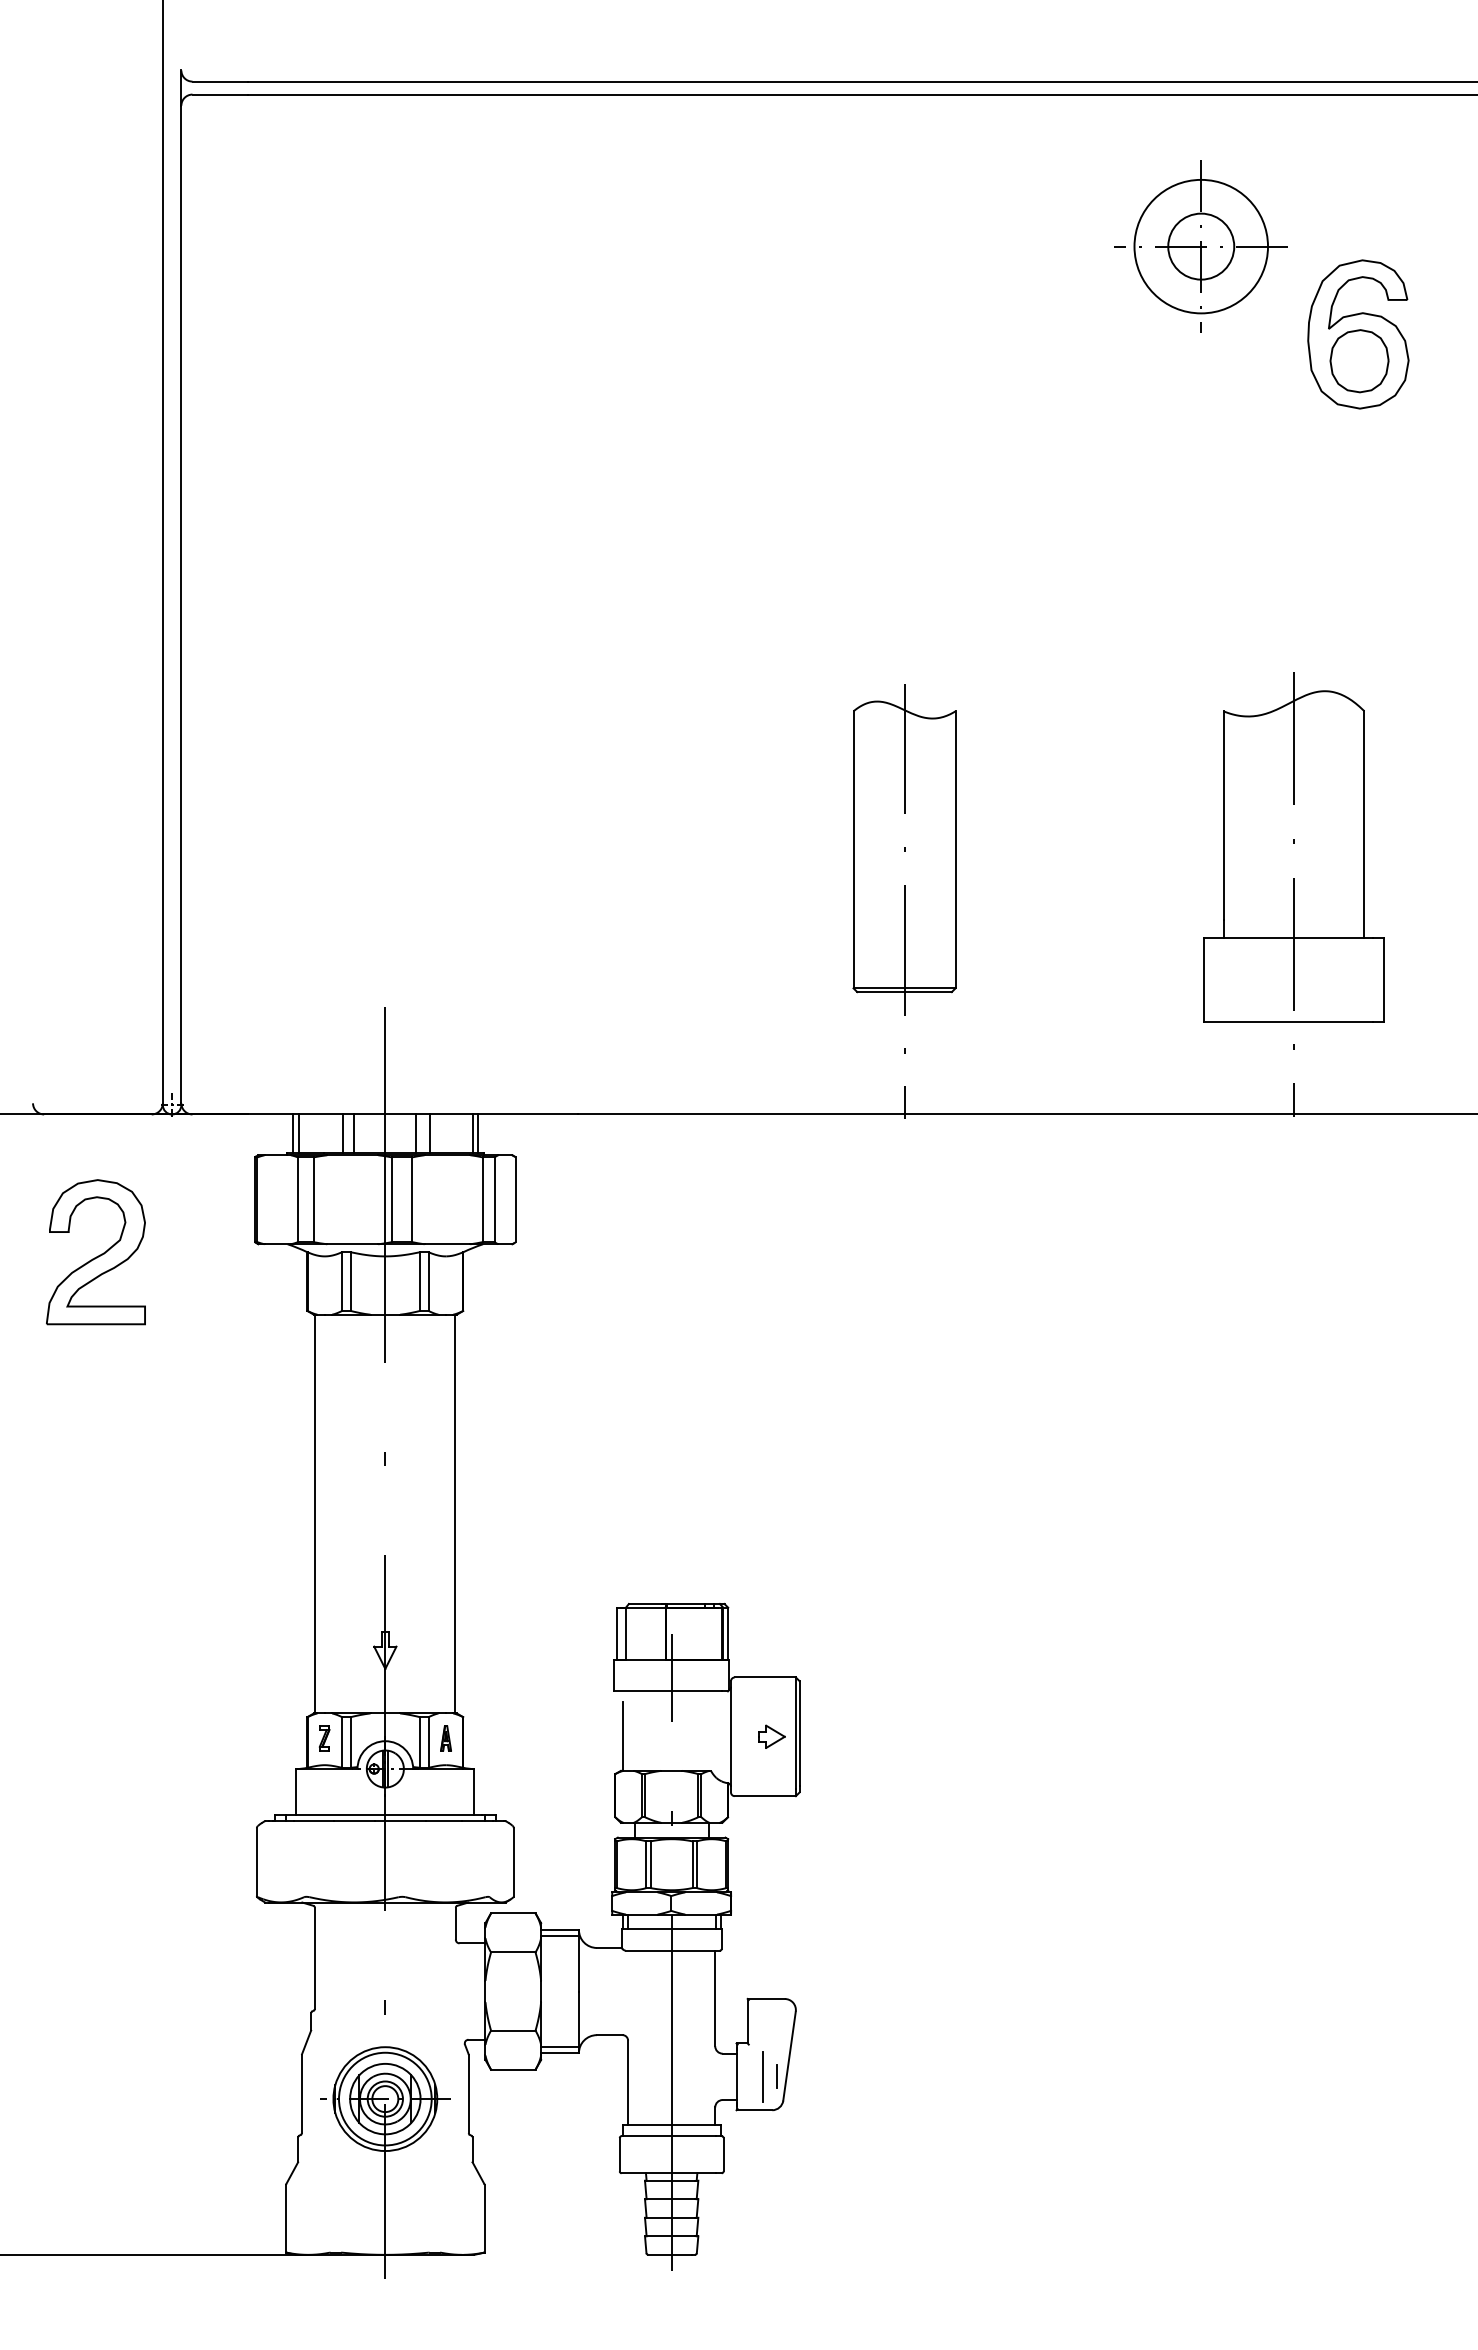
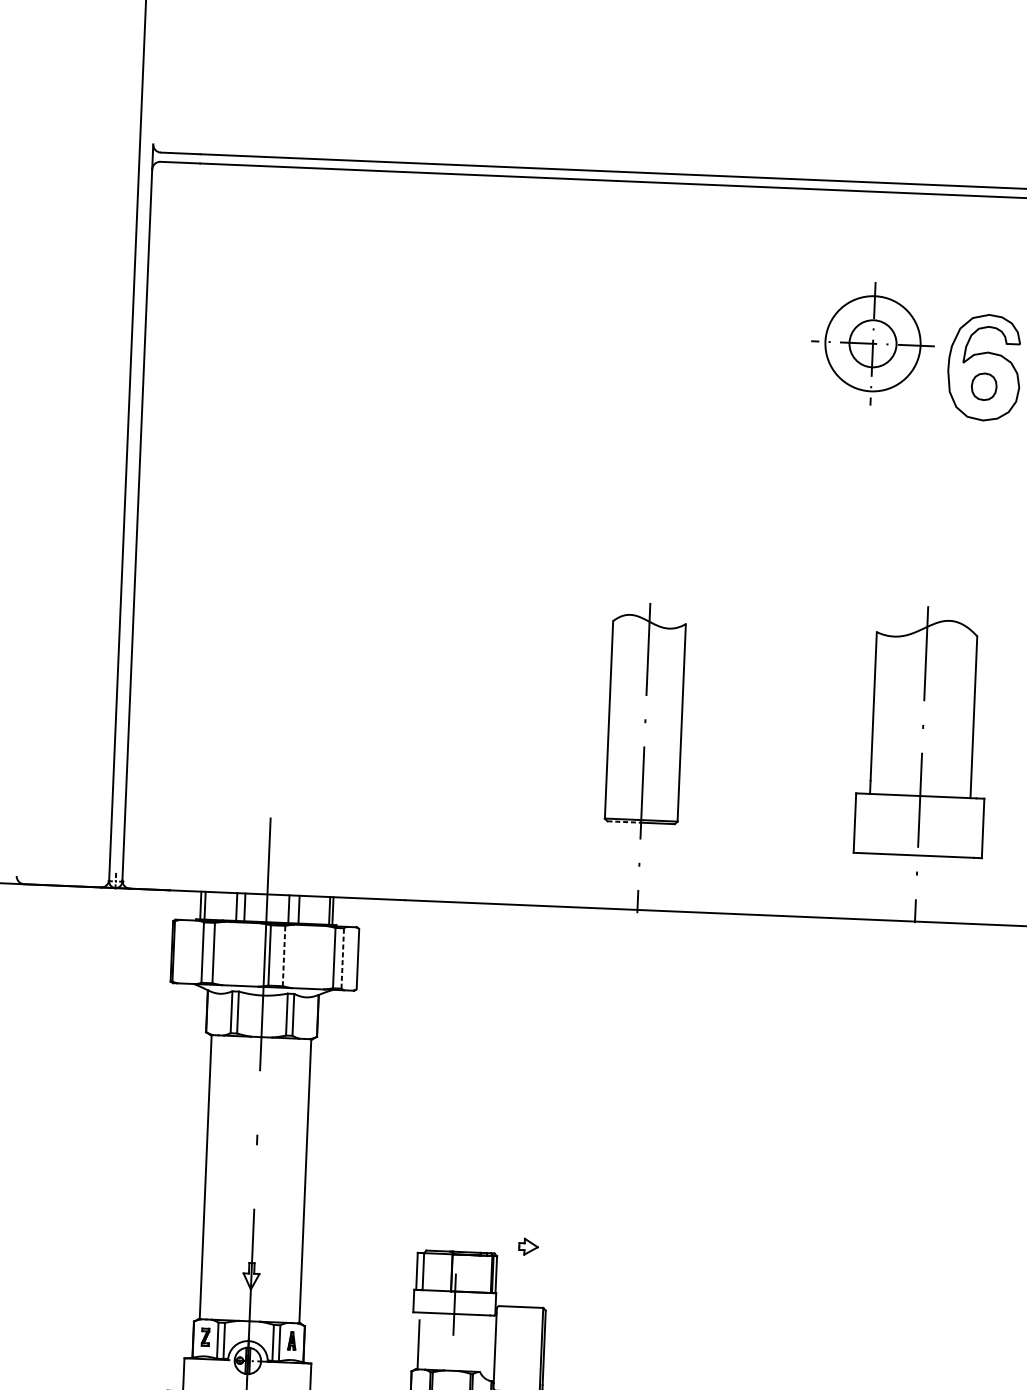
part: (1200, 246) -> (872, 343), moved
part: (1359, 361) -> (984, 386), size x0.6
line: (880, 992) -> (623, 822), solid -> dashed
line: (412, 1199) -> (284, 955), solid -> dashed
line: (494, 1199) -> (342, 958), solid -> dashed
part: (95, 1252) -> (56, 984), removed
part: (771, 1736) -> (528, 1246), moved

